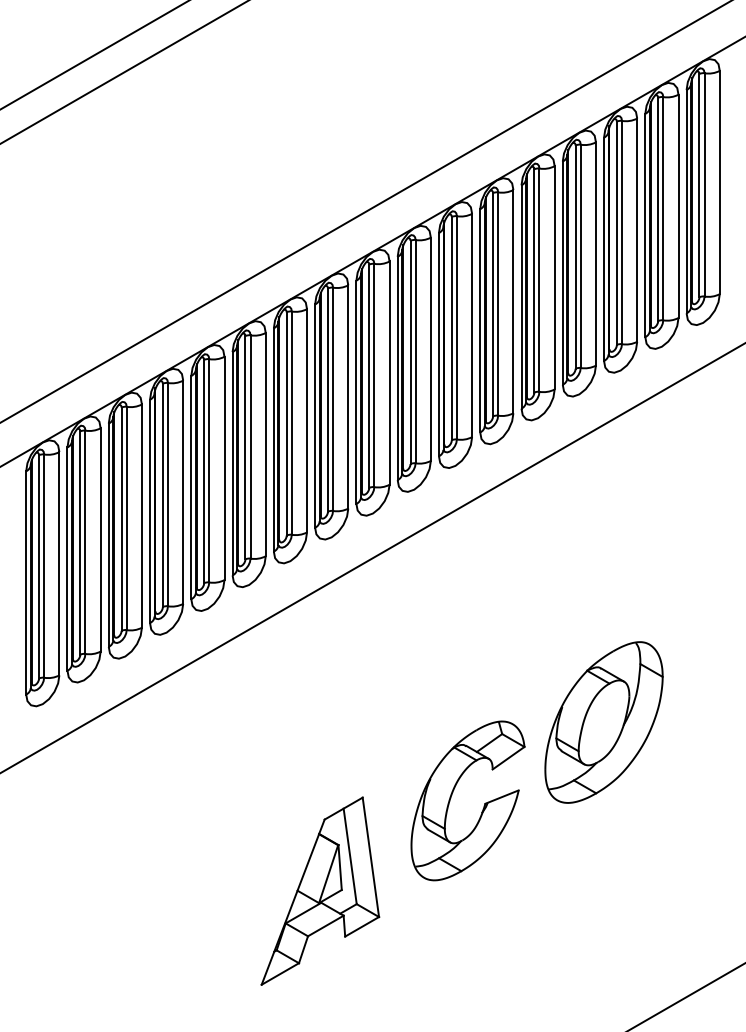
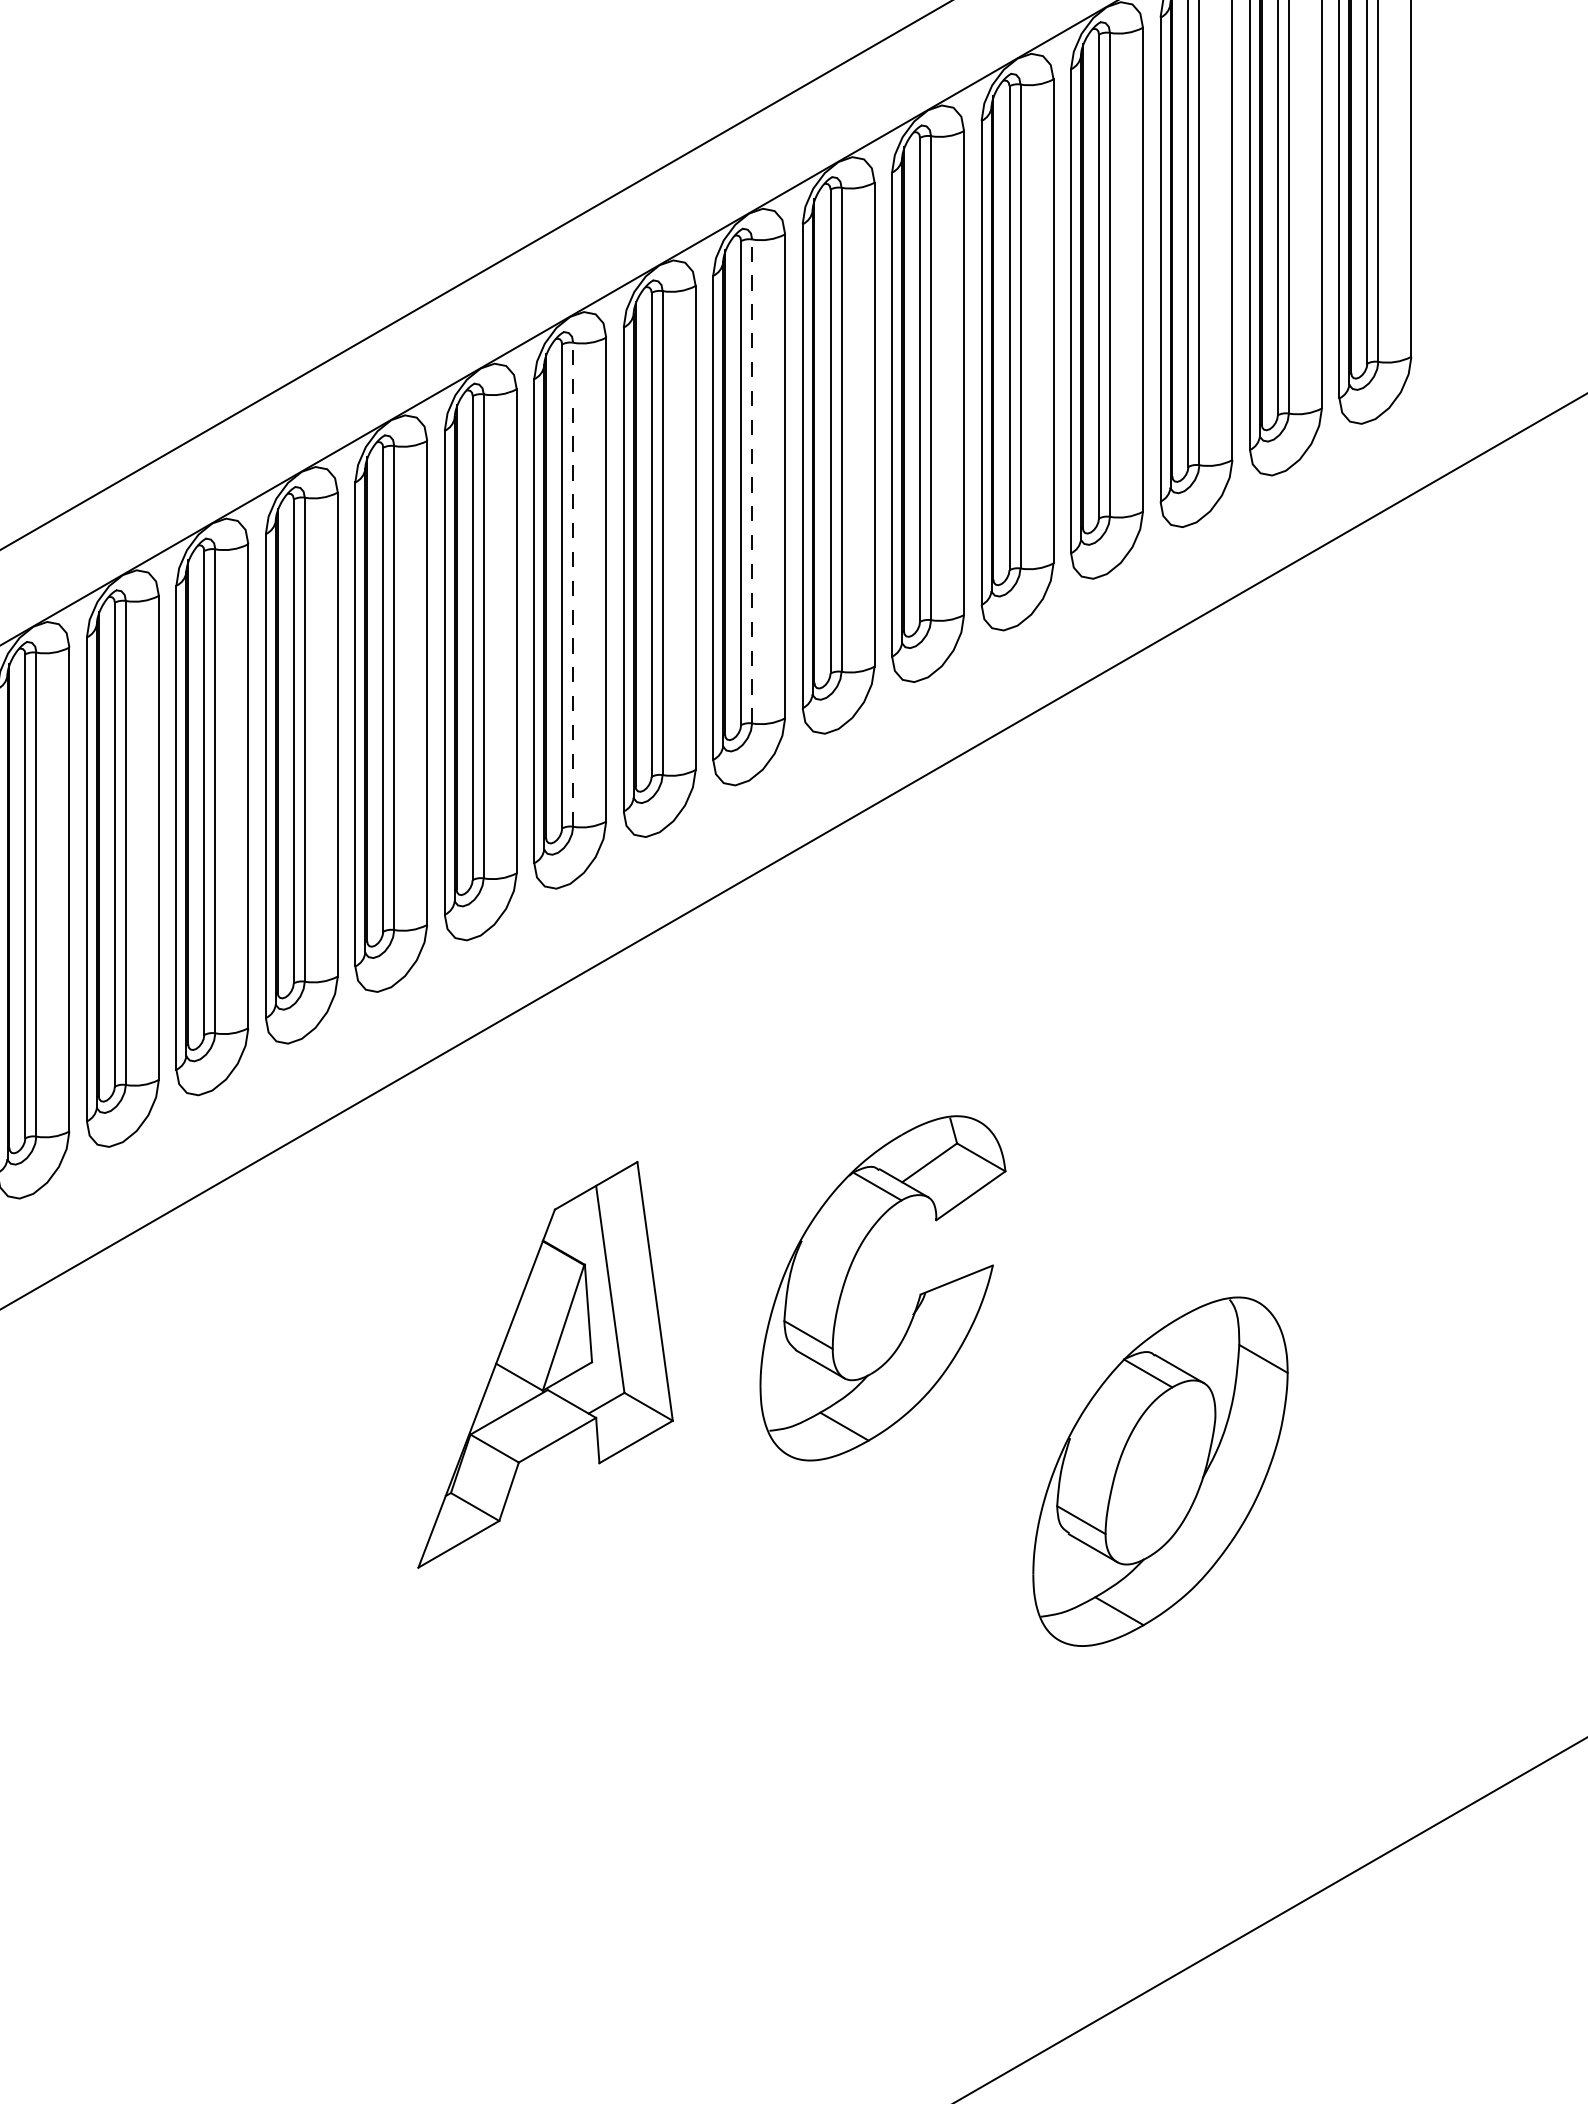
line: (415, 351) -> (751, 481), solid -> dashed
line: (333, 399) -> (574, 585), solid -> dashed
part: (603, 722) -> (1159, 1471), moved
part: (452, 795) -> (849, 1276), moved
part: (320, 890) -> (545, 1363), moved

